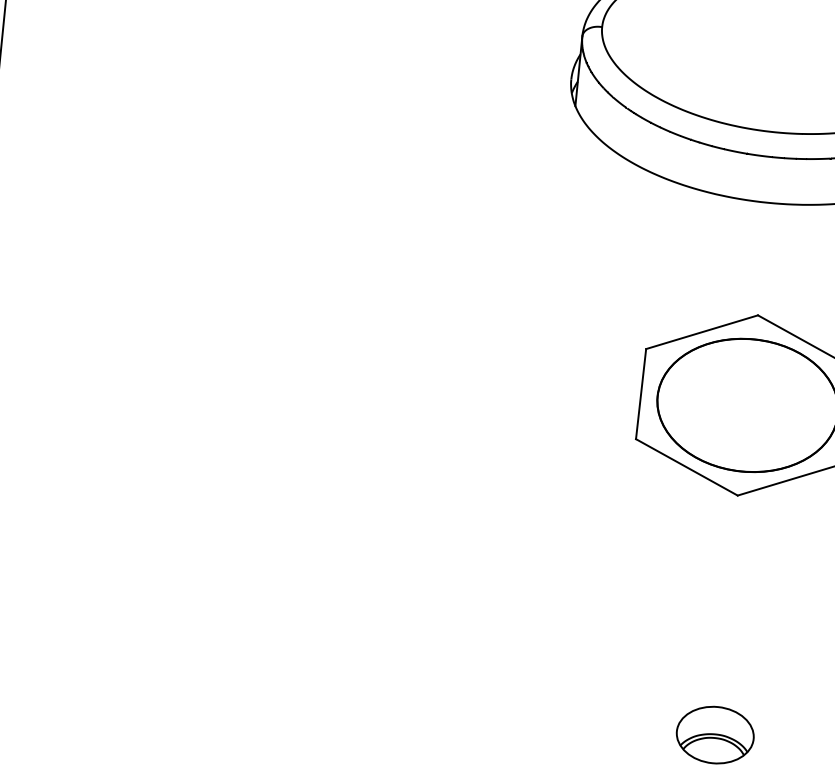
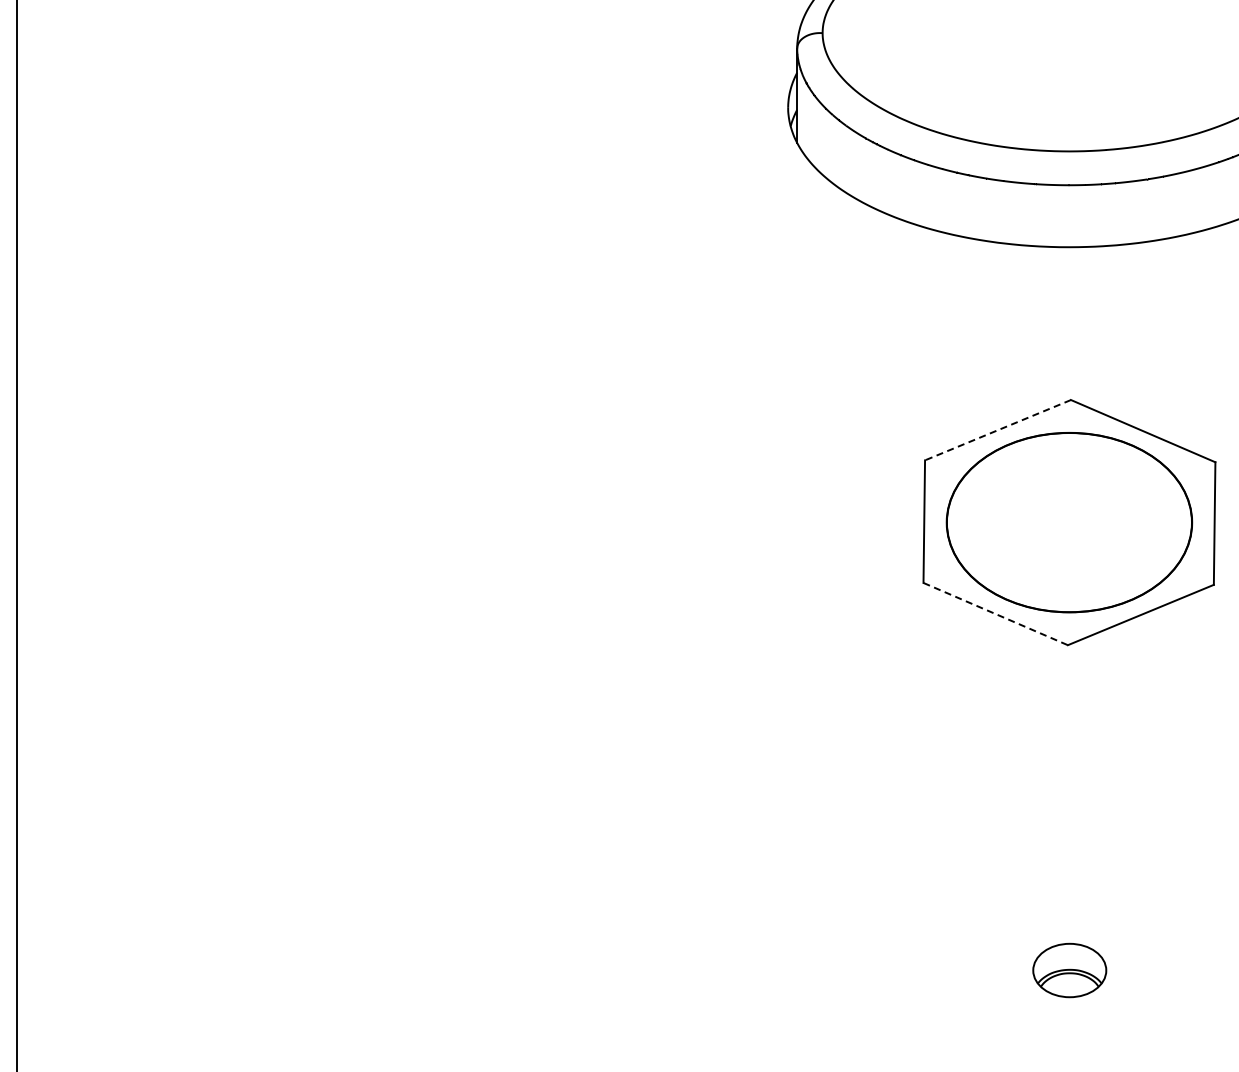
line: (702, 332) -> (998, 430), solid -> dashed
line: (686, 467) -> (995, 614), solid -> dashed
part: (714, 735) -> (1069, 970), size x0.7

